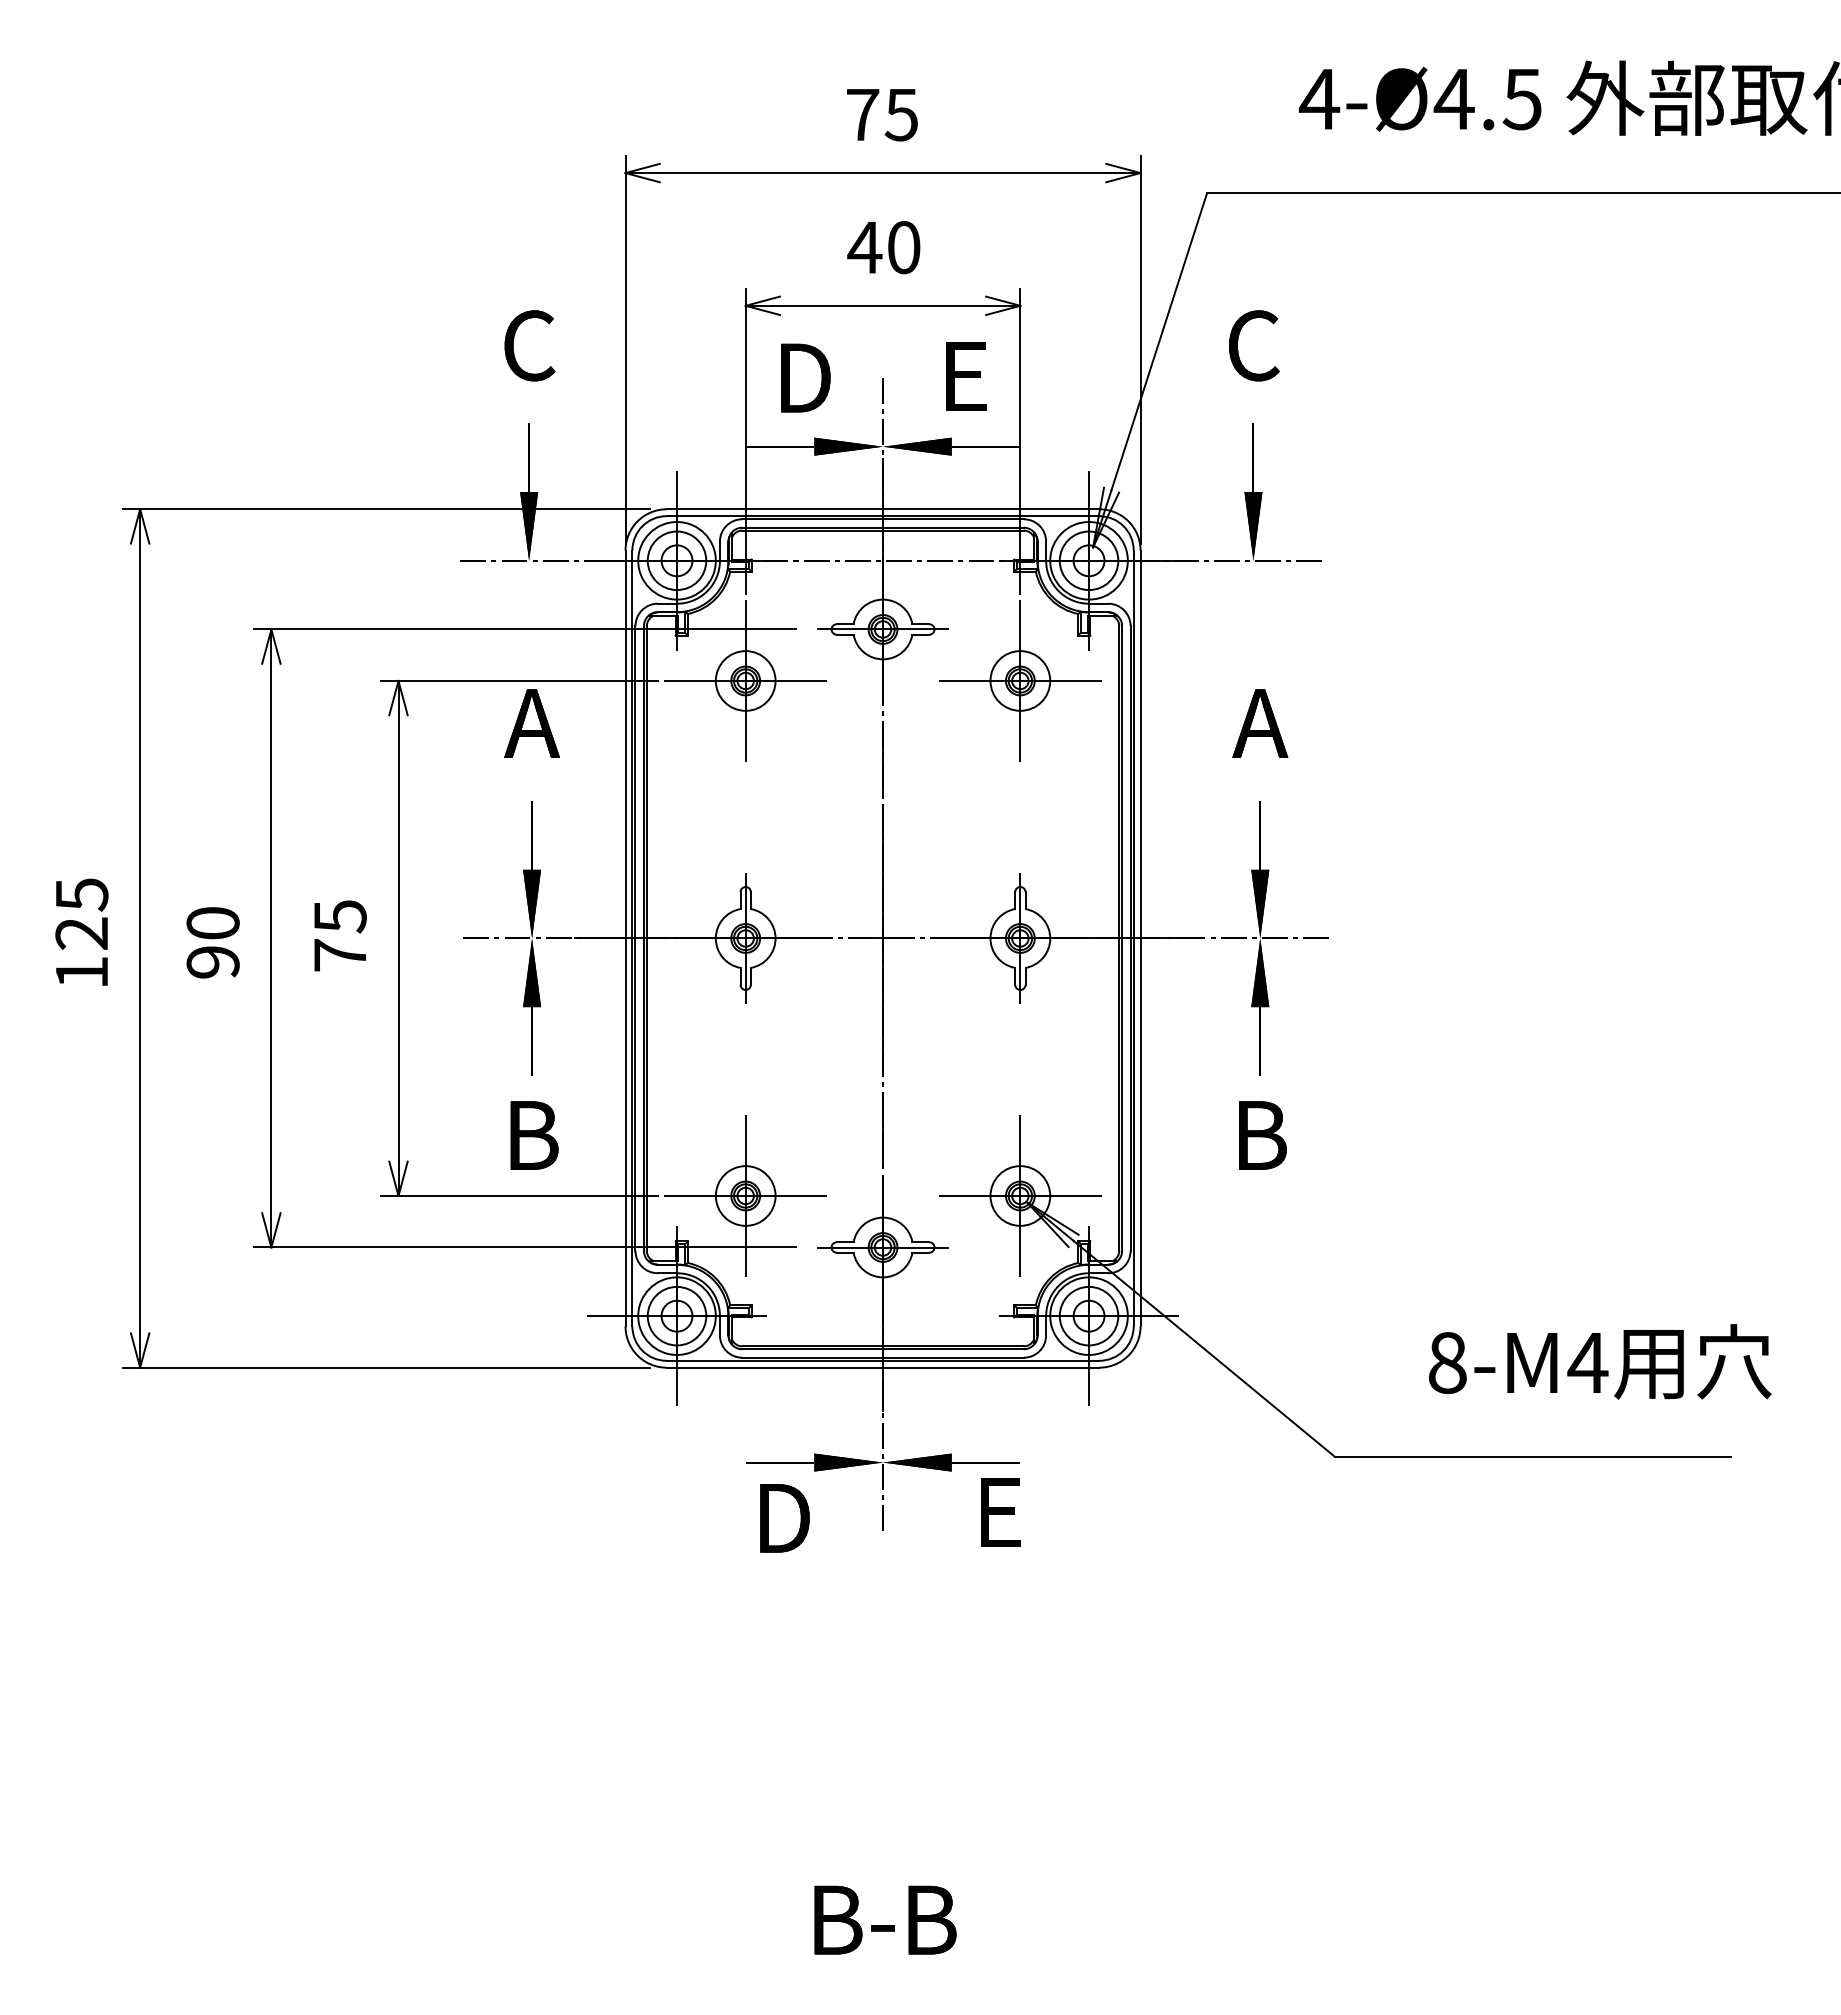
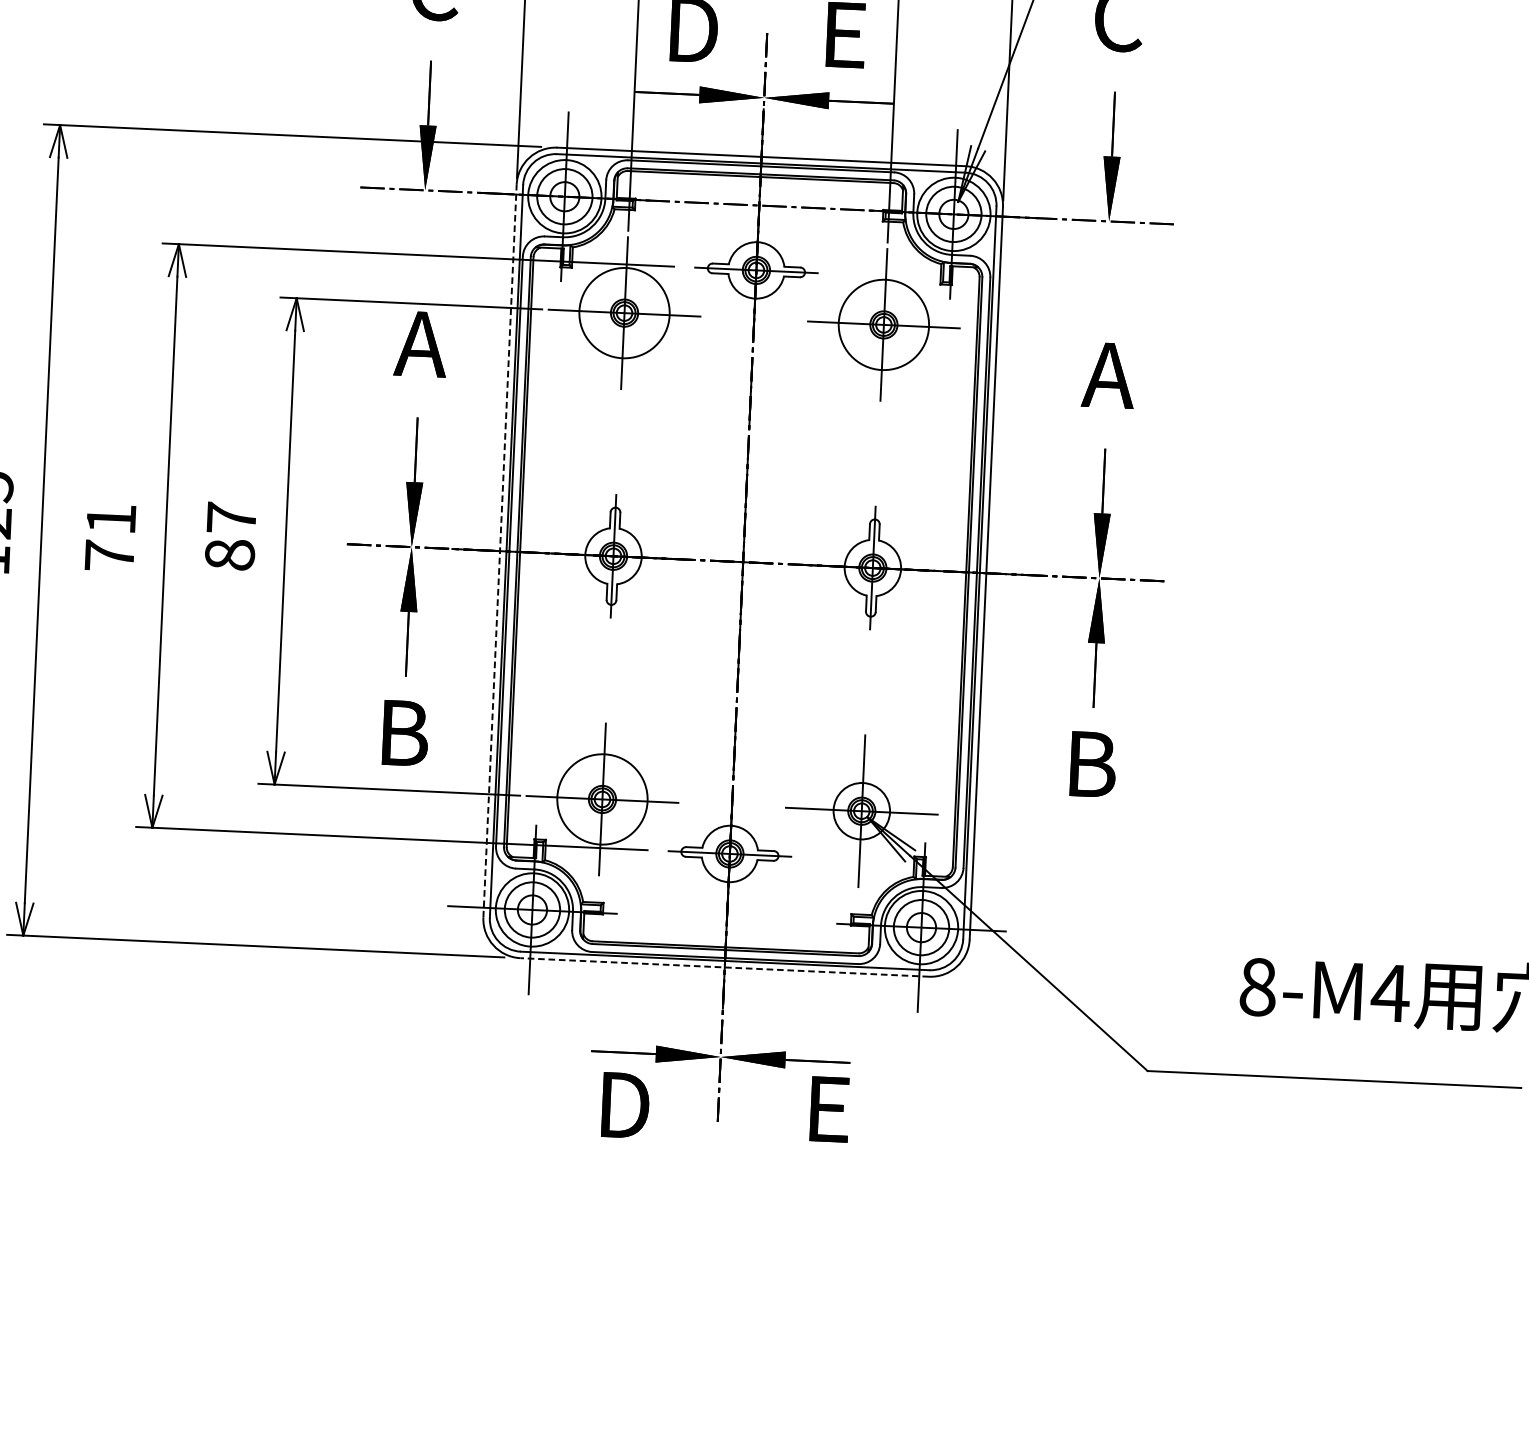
circle: (745, 680) -> (624, 312), size x1.6
circle: (1020, 680) -> (884, 324), size x1.6
text: (339, 935) -> (230, 536), 75 -> 87
line: (625, 938) -> (500, 551), solid -> dashed
text: (212, 942) -> (109, 537), 90 -> 71
circle: (745, 1195) -> (602, 798), size x1.6
line: (882, 1367) -> (724, 967), solid -> dashed

